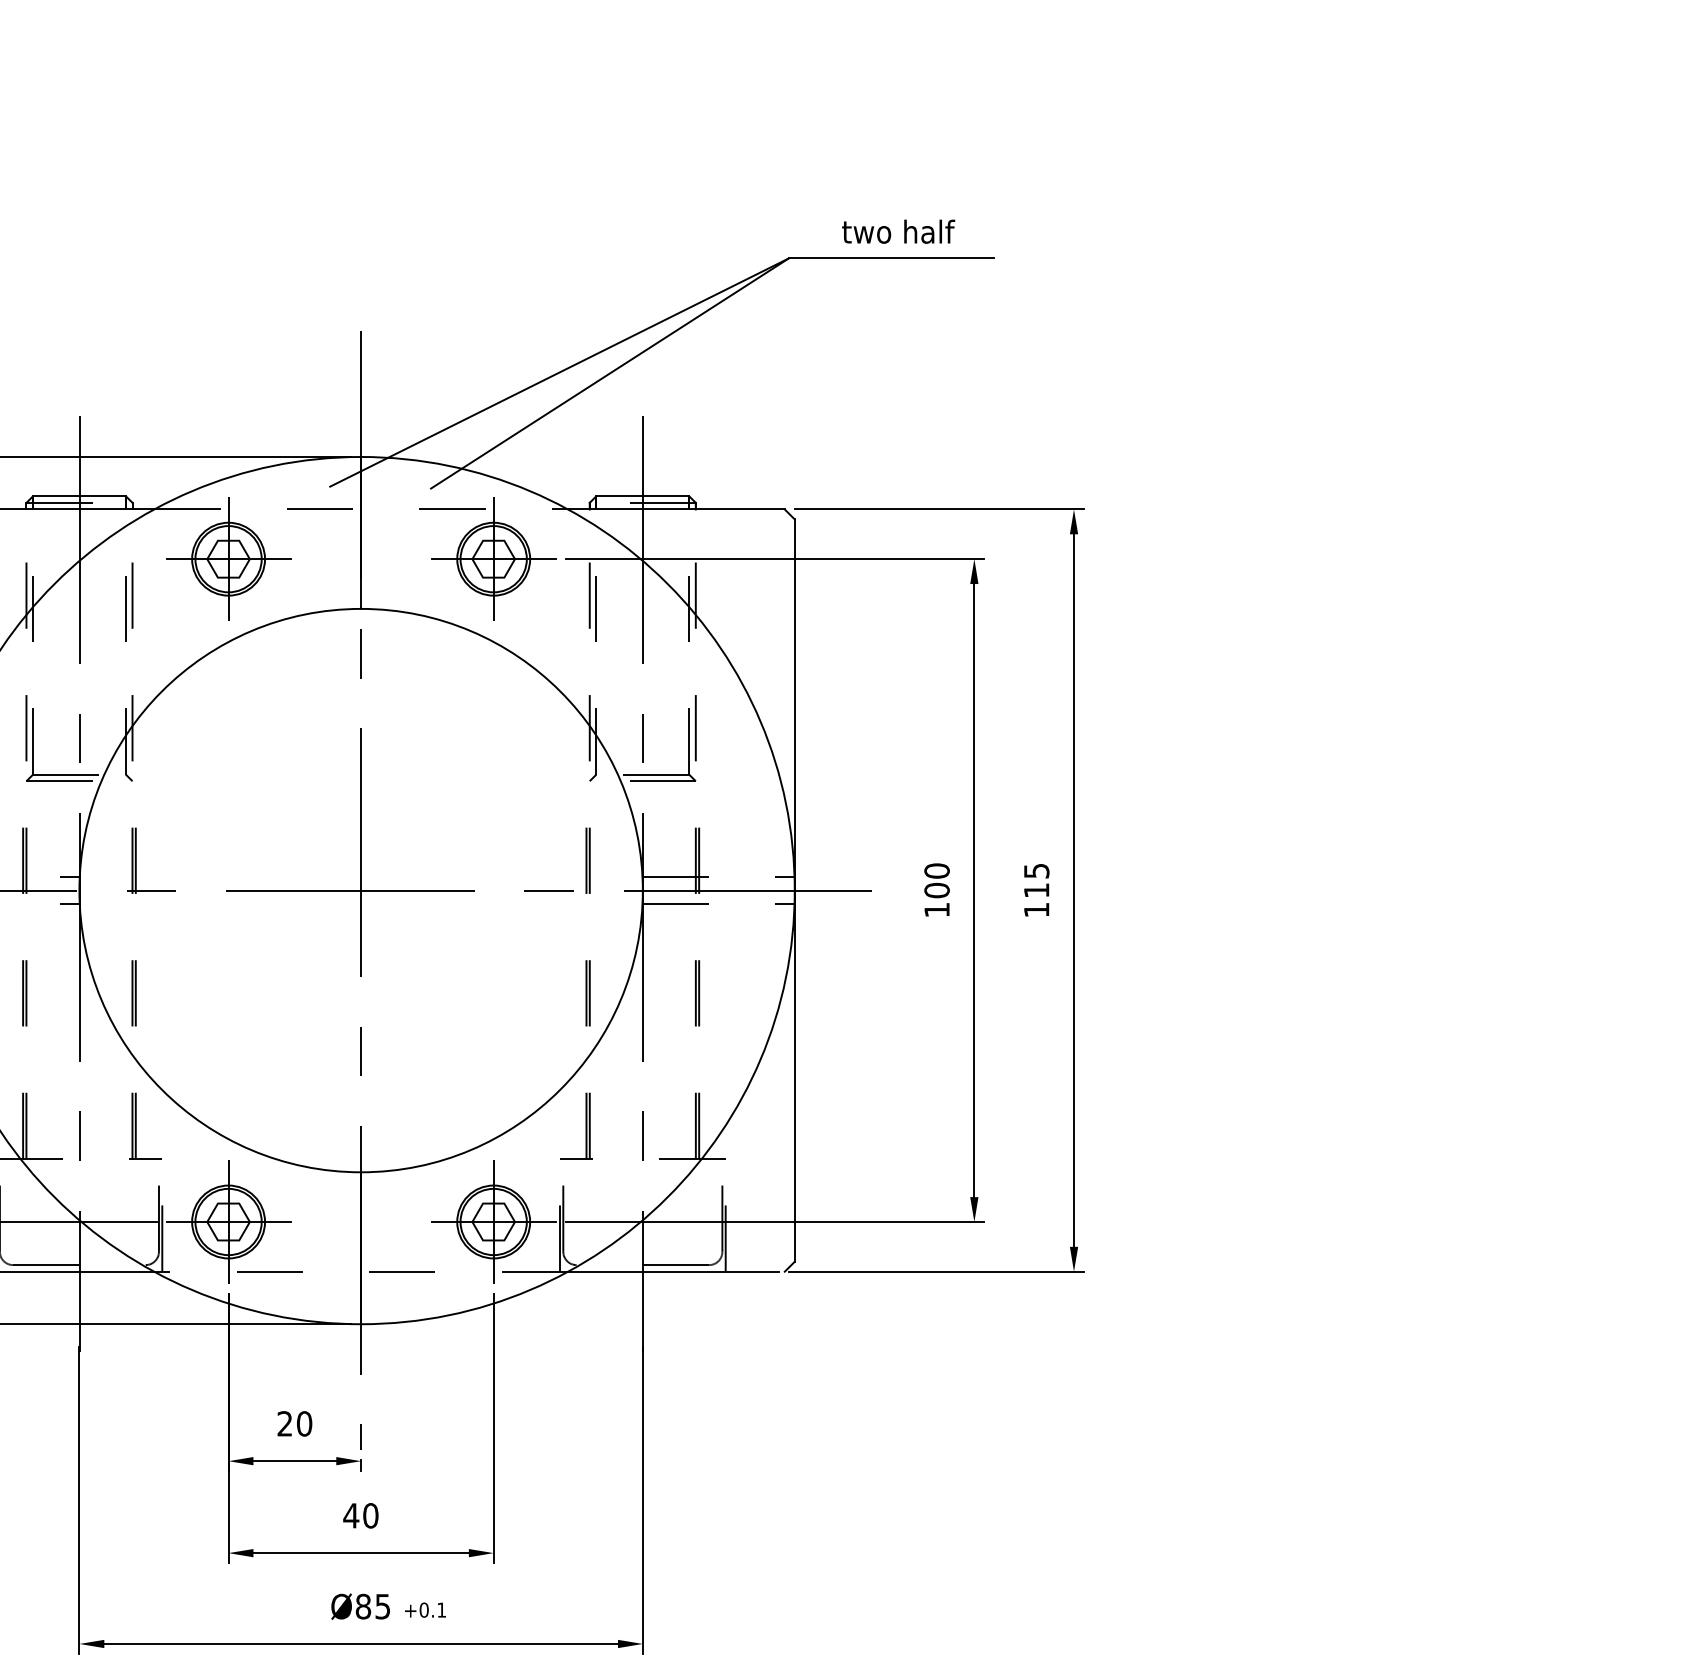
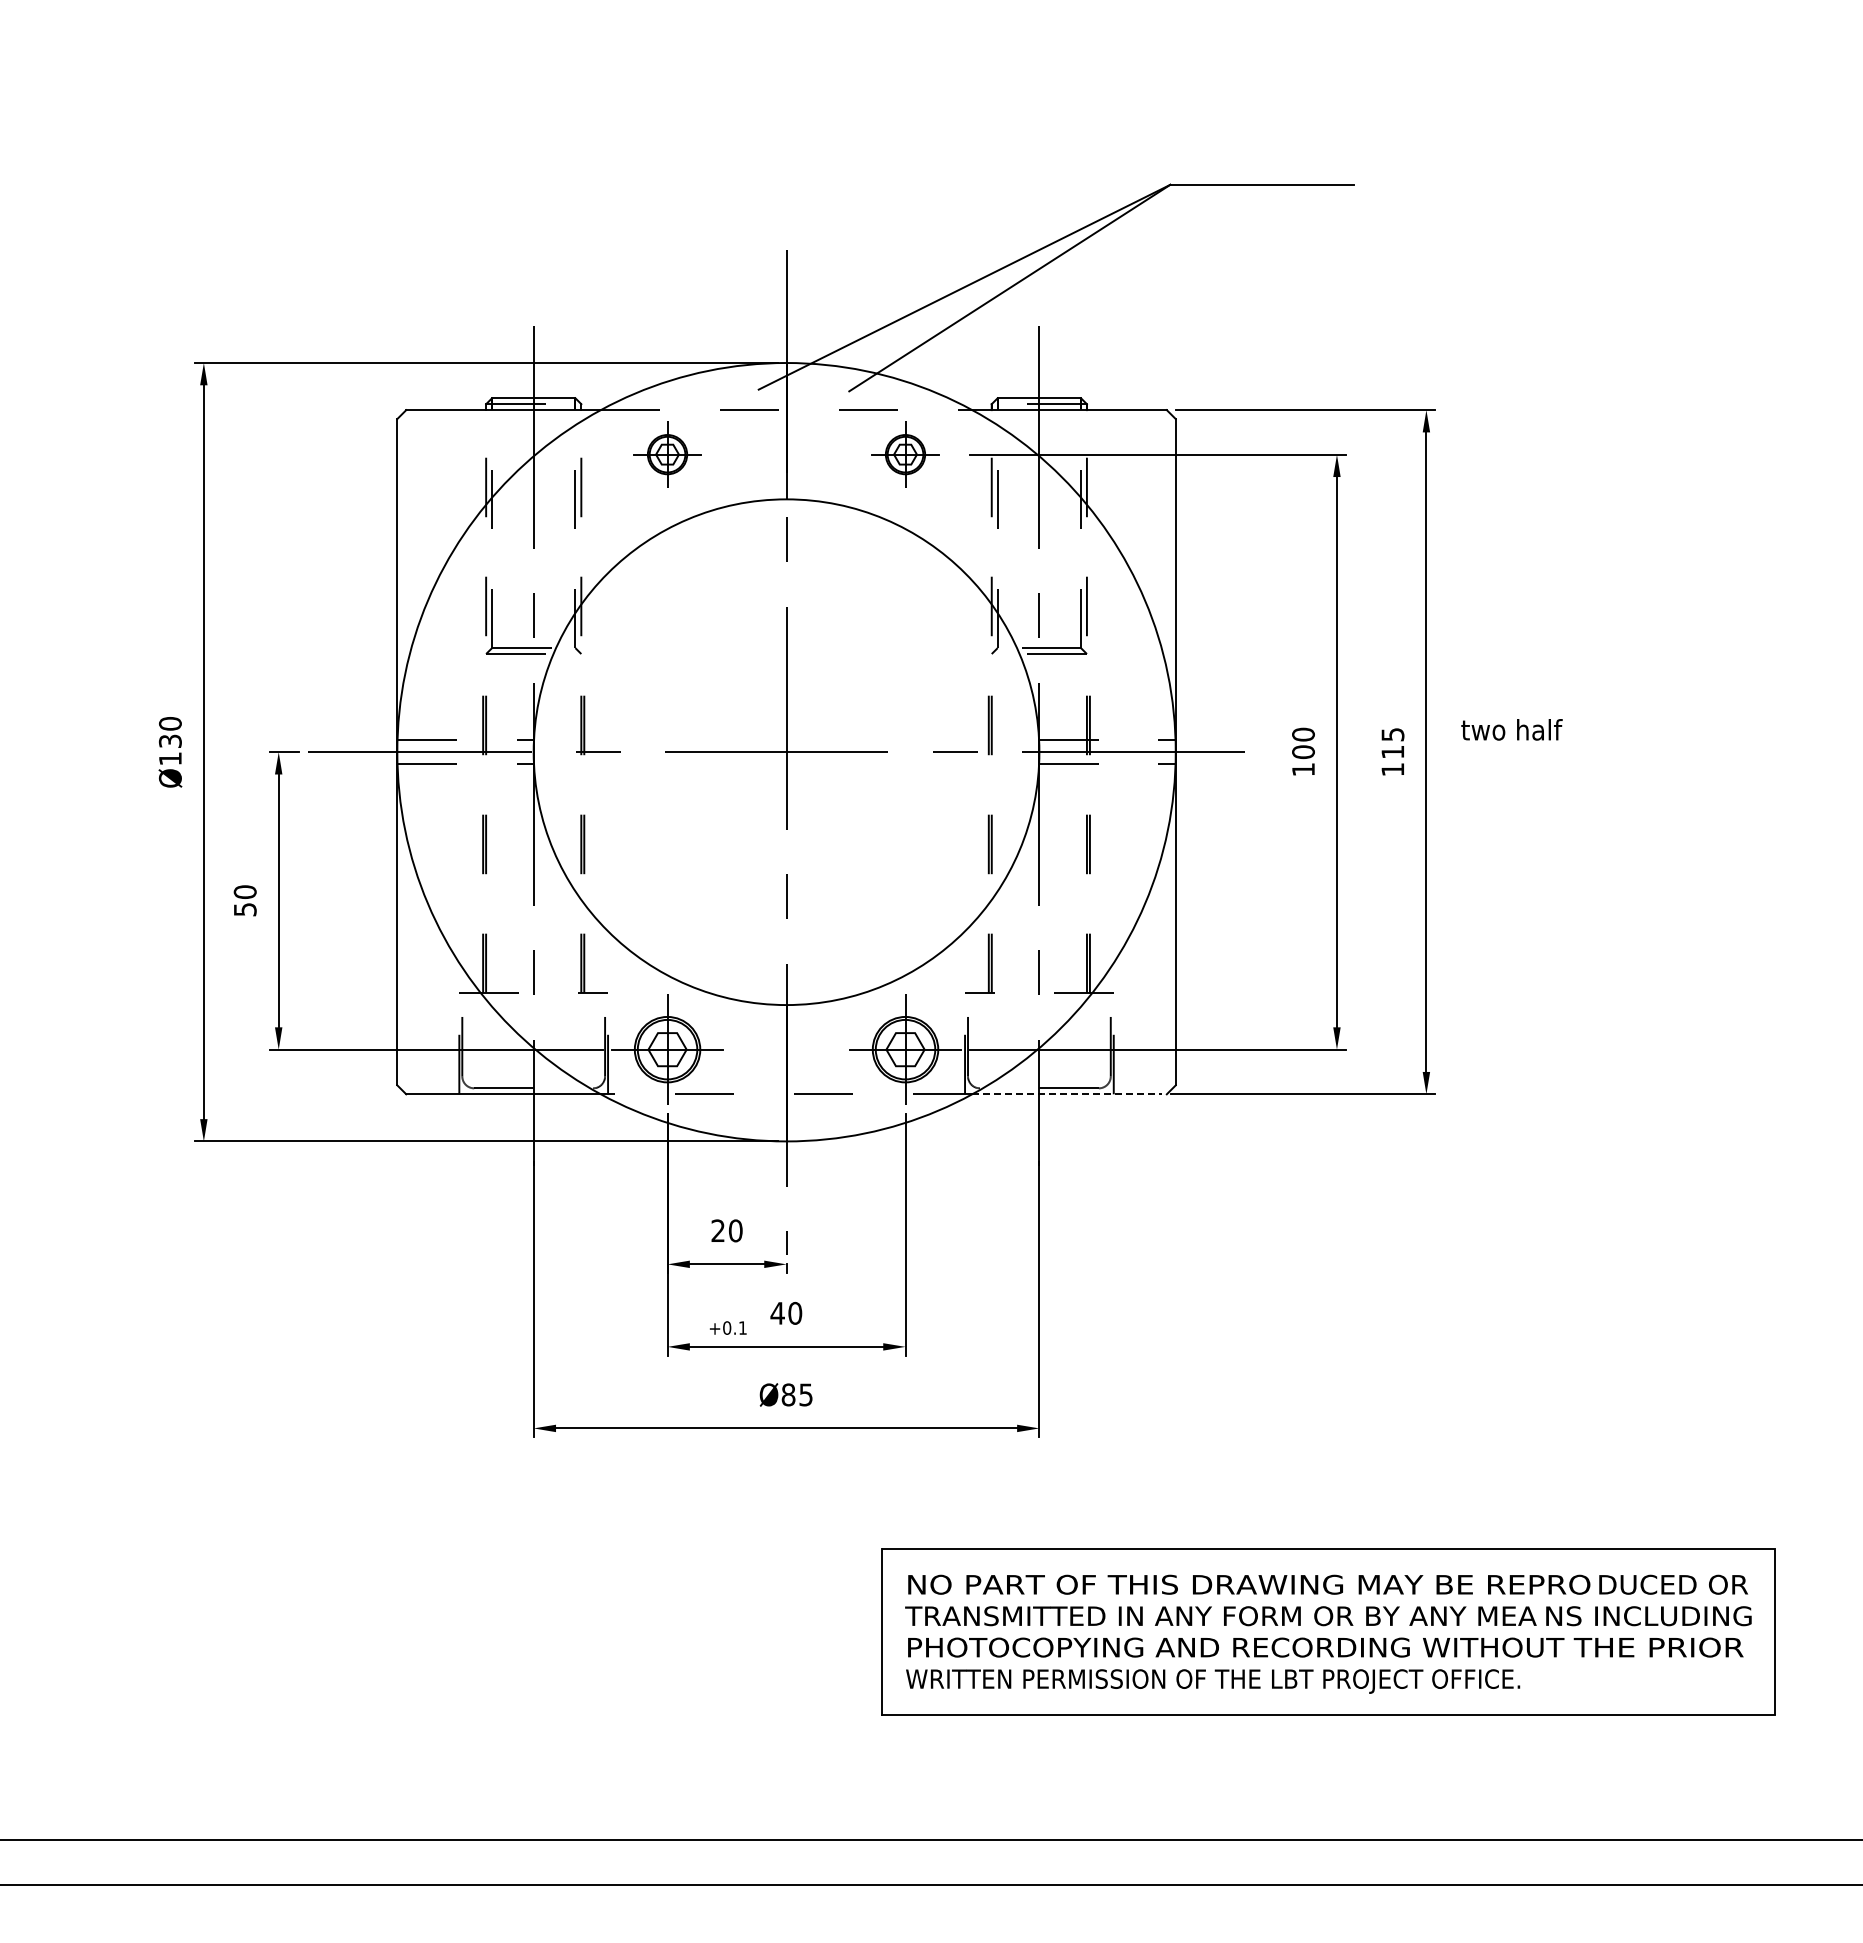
text: (898, 231) -> (1511, 729), moved
part: (228, 558) -> (667, 454), size x0.6
part: (493, 558) -> (905, 454), size x0.6
line: (674, 1271) -> (1067, 1094), solid -> dashed
text: (425, 1609) -> (728, 1327), moved

